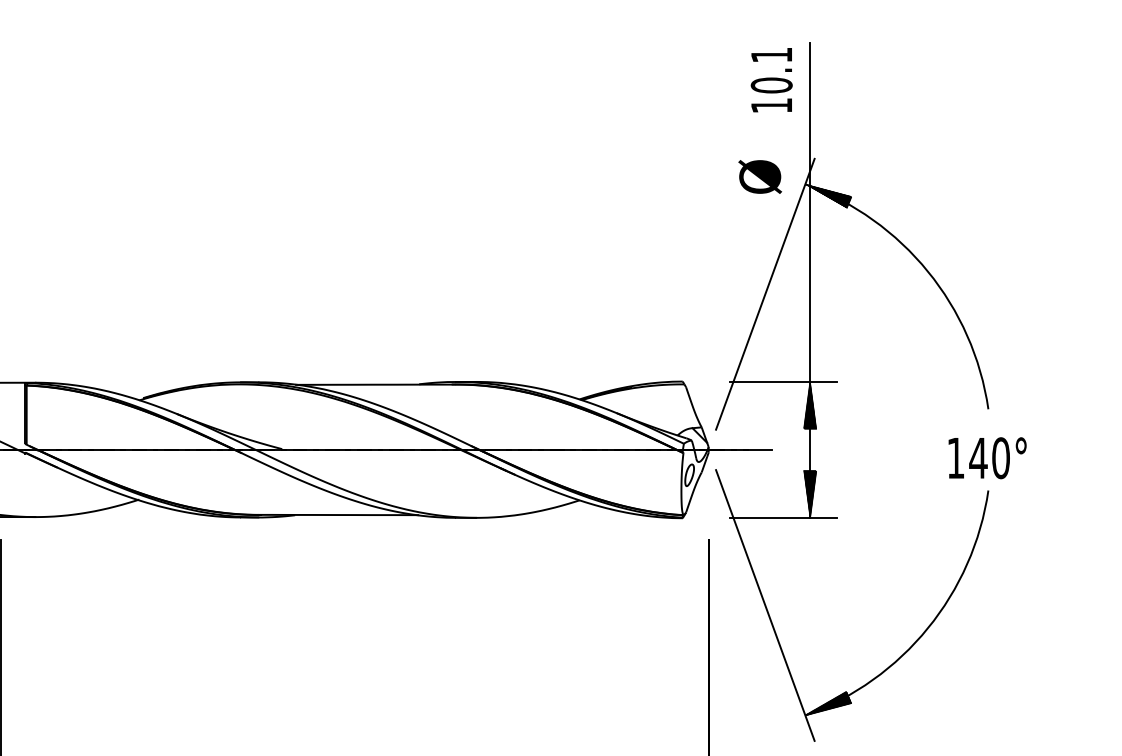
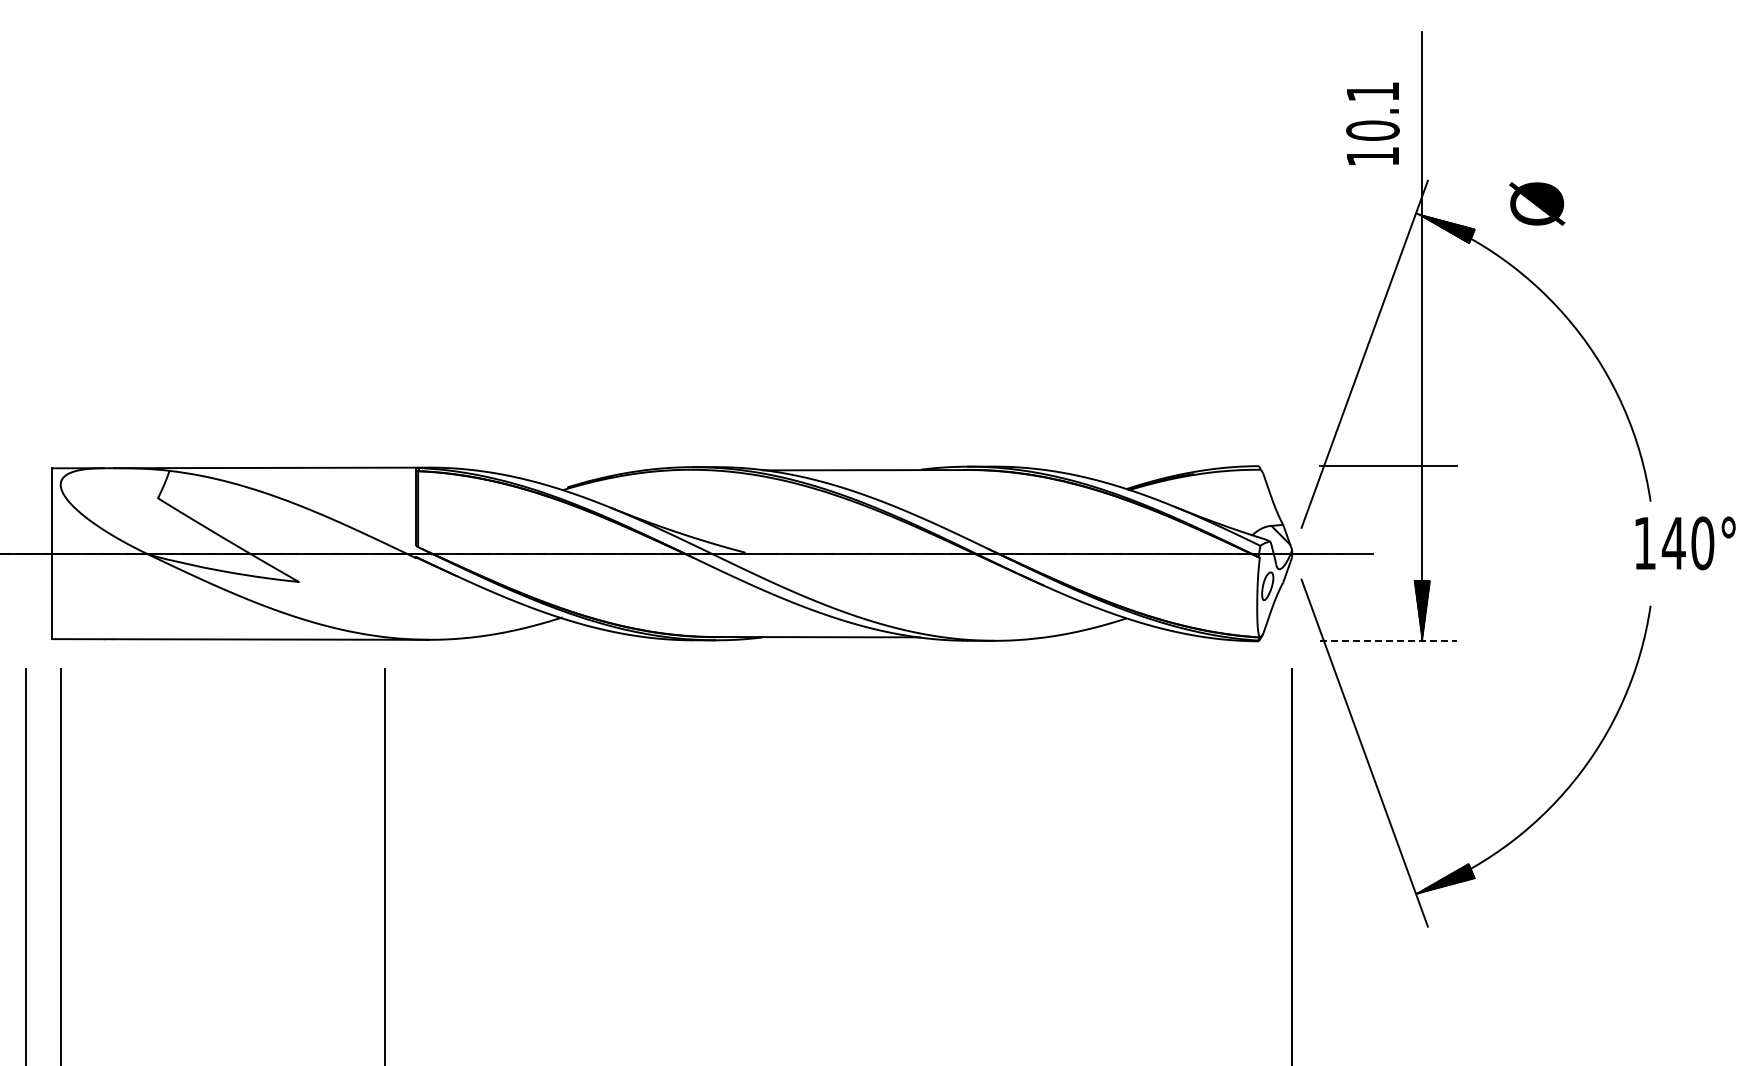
text: (771, 79) -> (1372, 123), moved
text: (760, 176) -> (1537, 203), moved
hatch: (810, 405) -> (1422, 496), removed
text: (987, 458) -> (1685, 543), moved
line: (783, 518) -> (1388, 641), solid -> dashed

